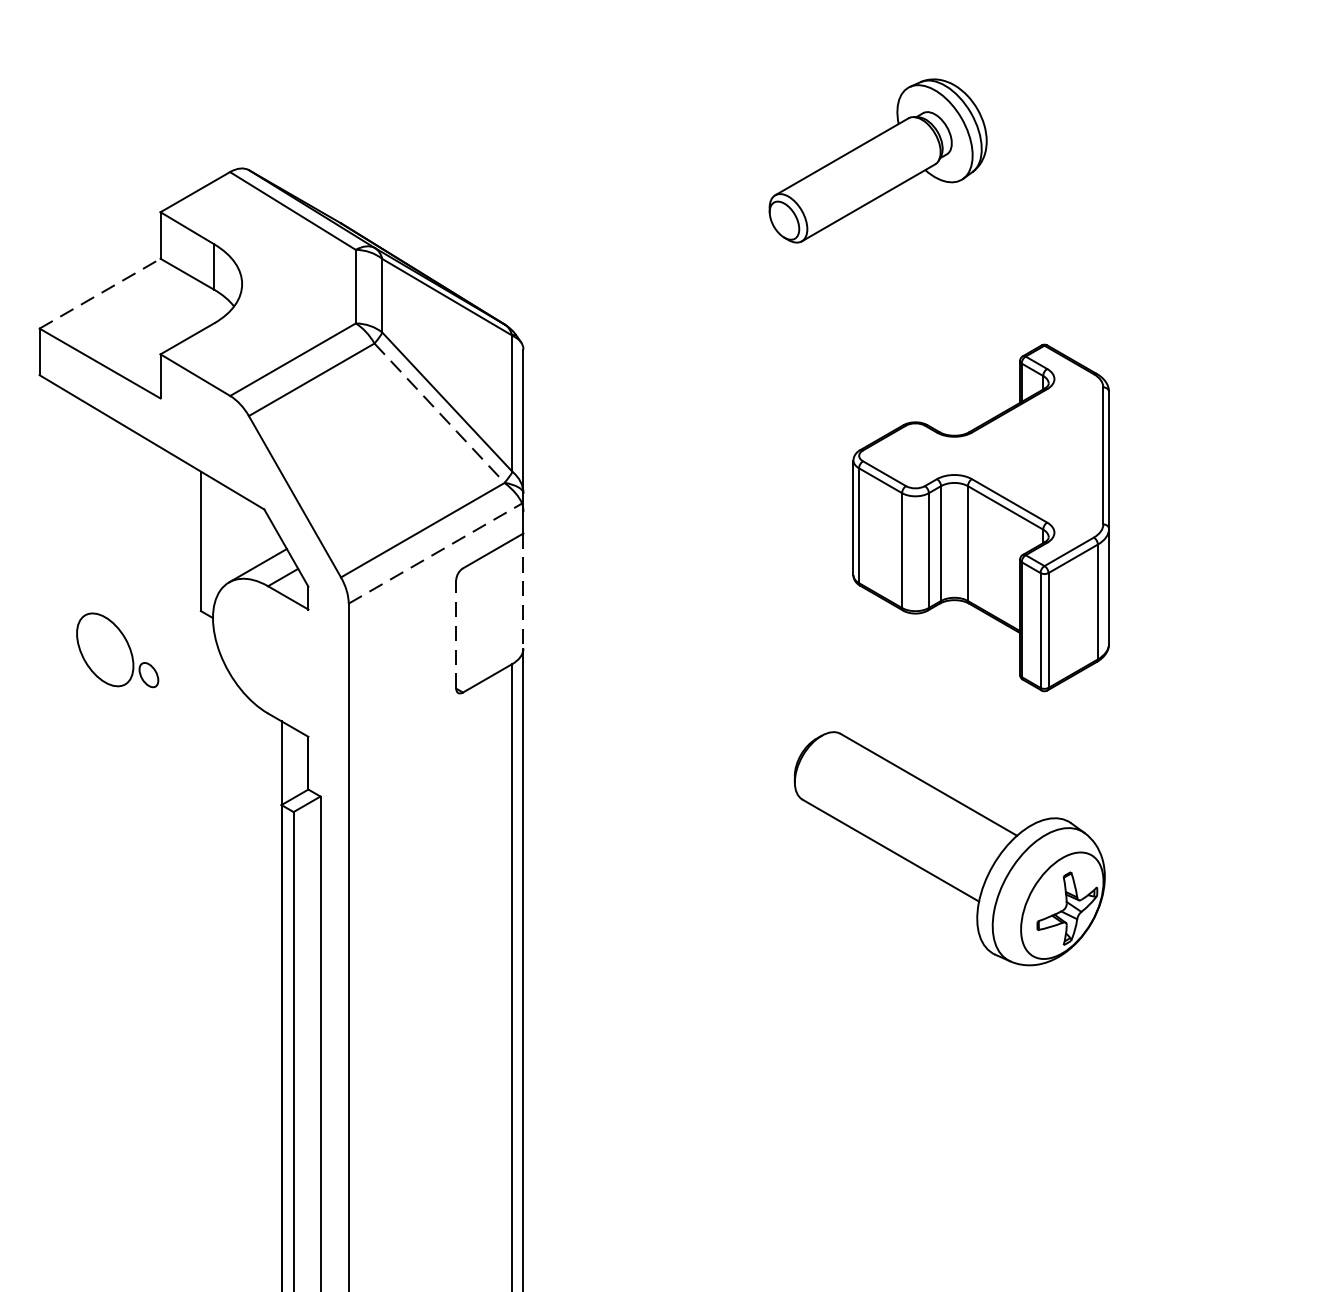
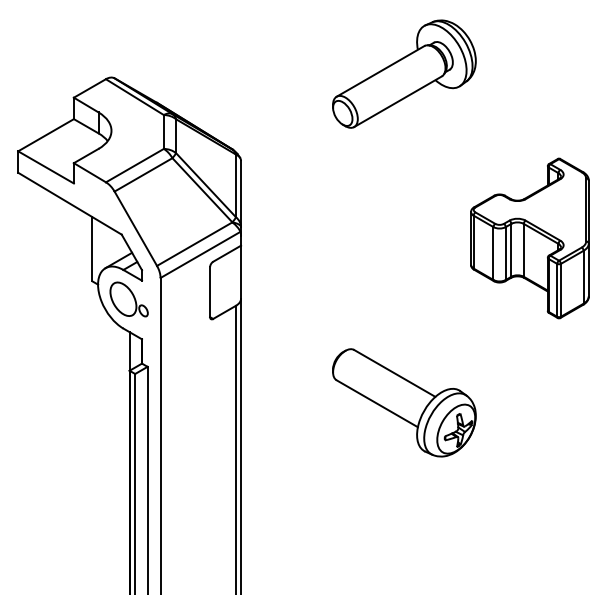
part: (878, 159) -> (404, 73), size x1.43
line: (101, 292) -> (46, 134), dashed -> solid
line: (439, 413) -> (202, 190), dashed -> solid
part: (980, 517) -> (529, 238), moved
line: (435, 552) -> (200, 254), dashed -> solid
line: (524, 591) -> (241, 272), dashed -> solid
line: (457, 632) -> (210, 291), dashed -> solid
part: (116, 650) -> (128, 299), moved
part: (949, 847) -> (404, 402), moved

